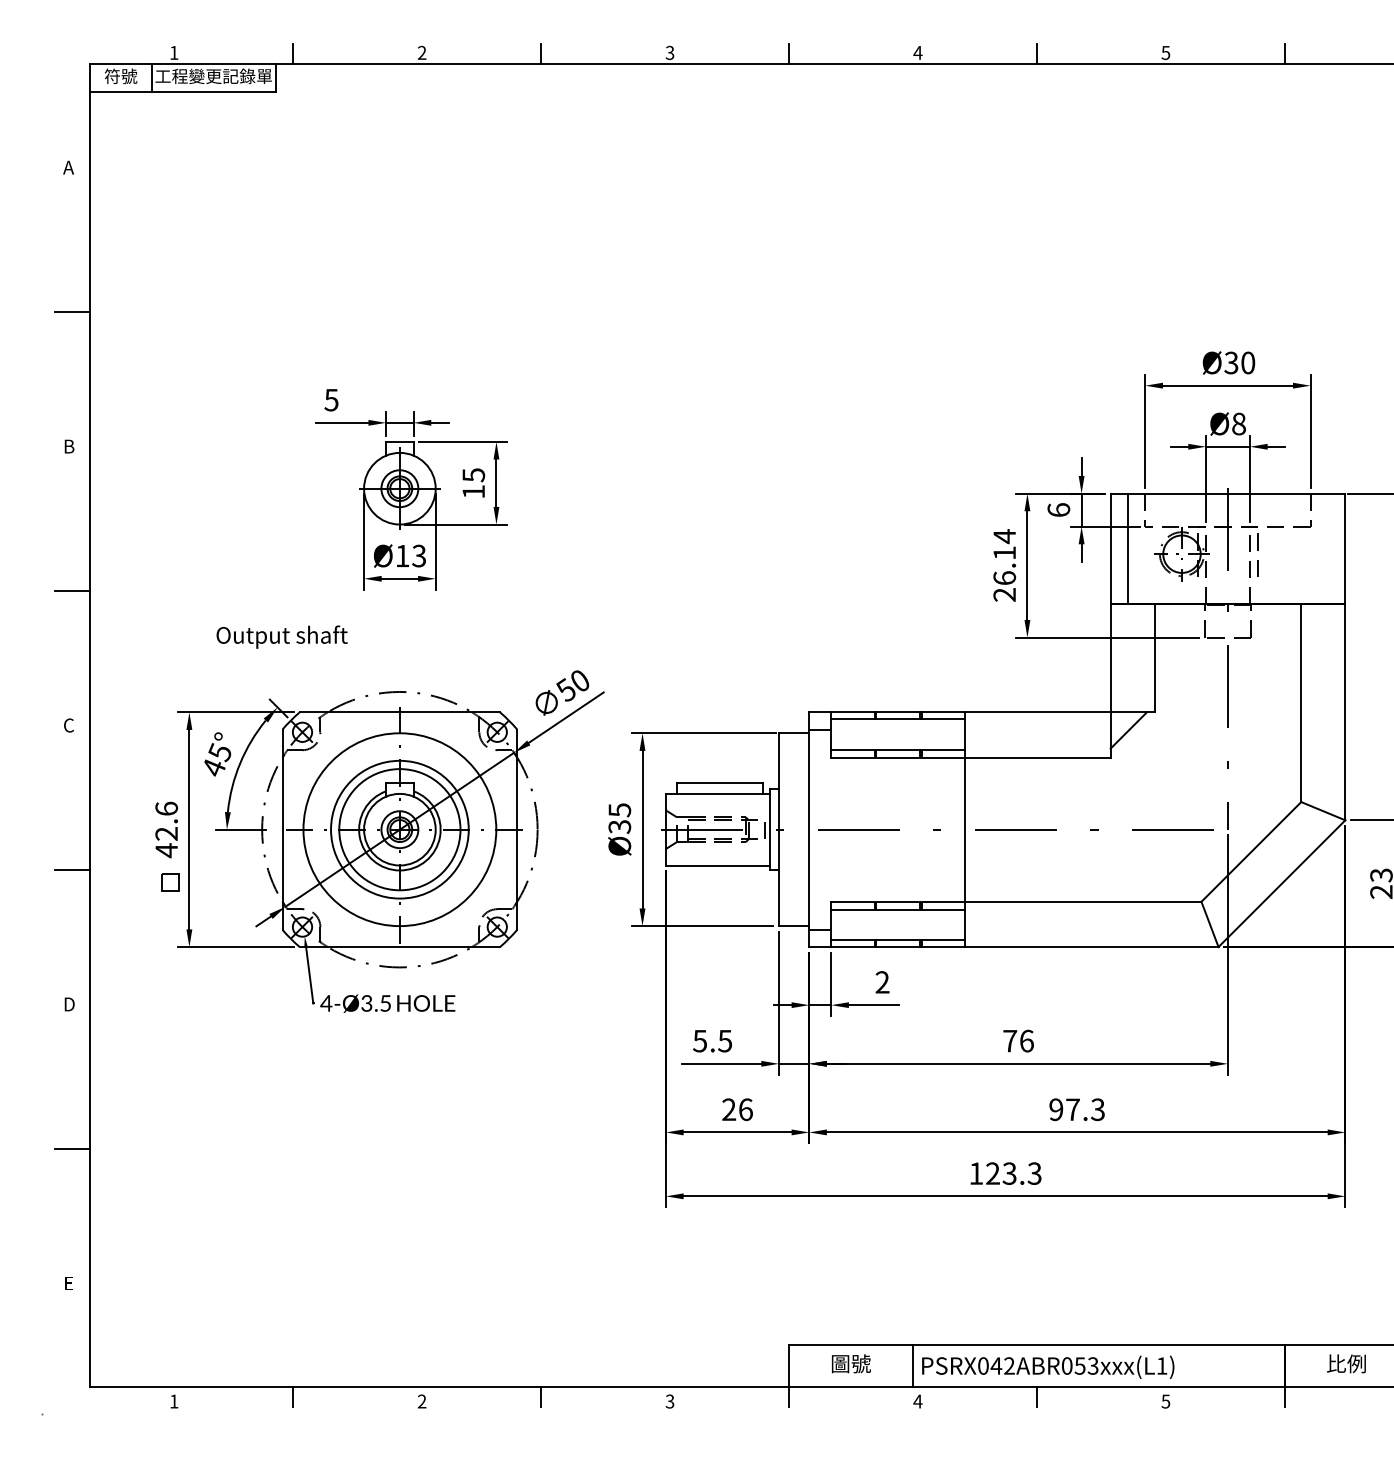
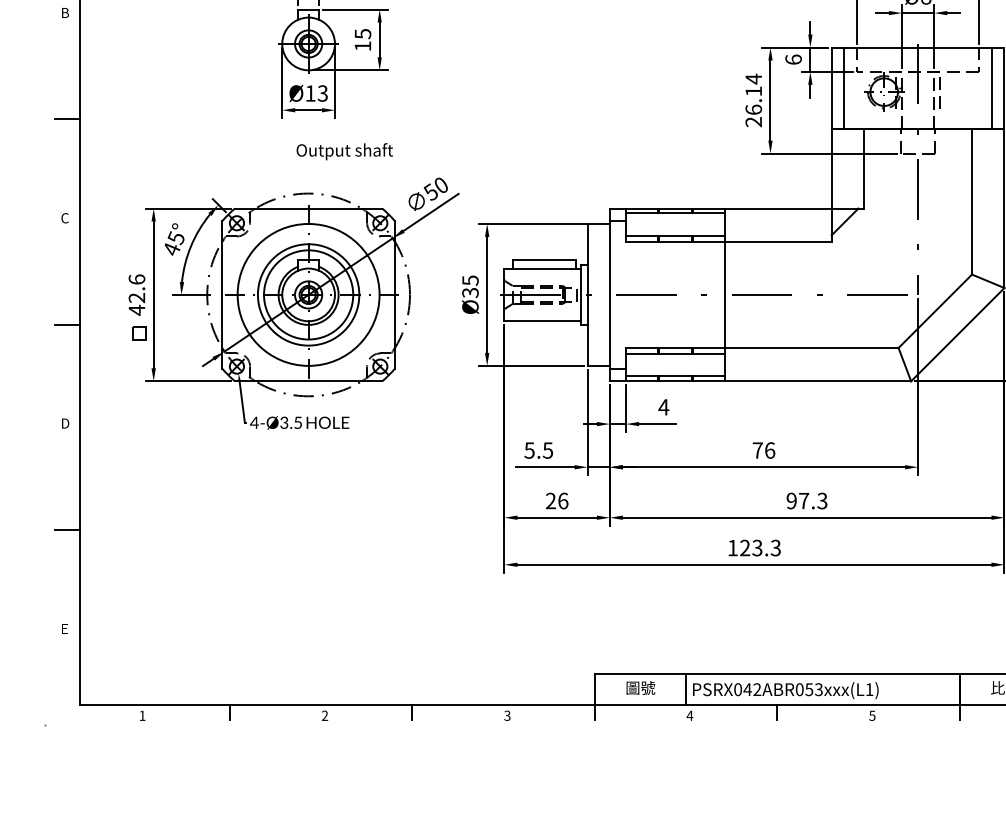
line: (1328, 548) -> (992, 87), added
text: (281, 636) -> (344, 151), moved
text: (882, 982) -> (663, 407), 2 -> 4

